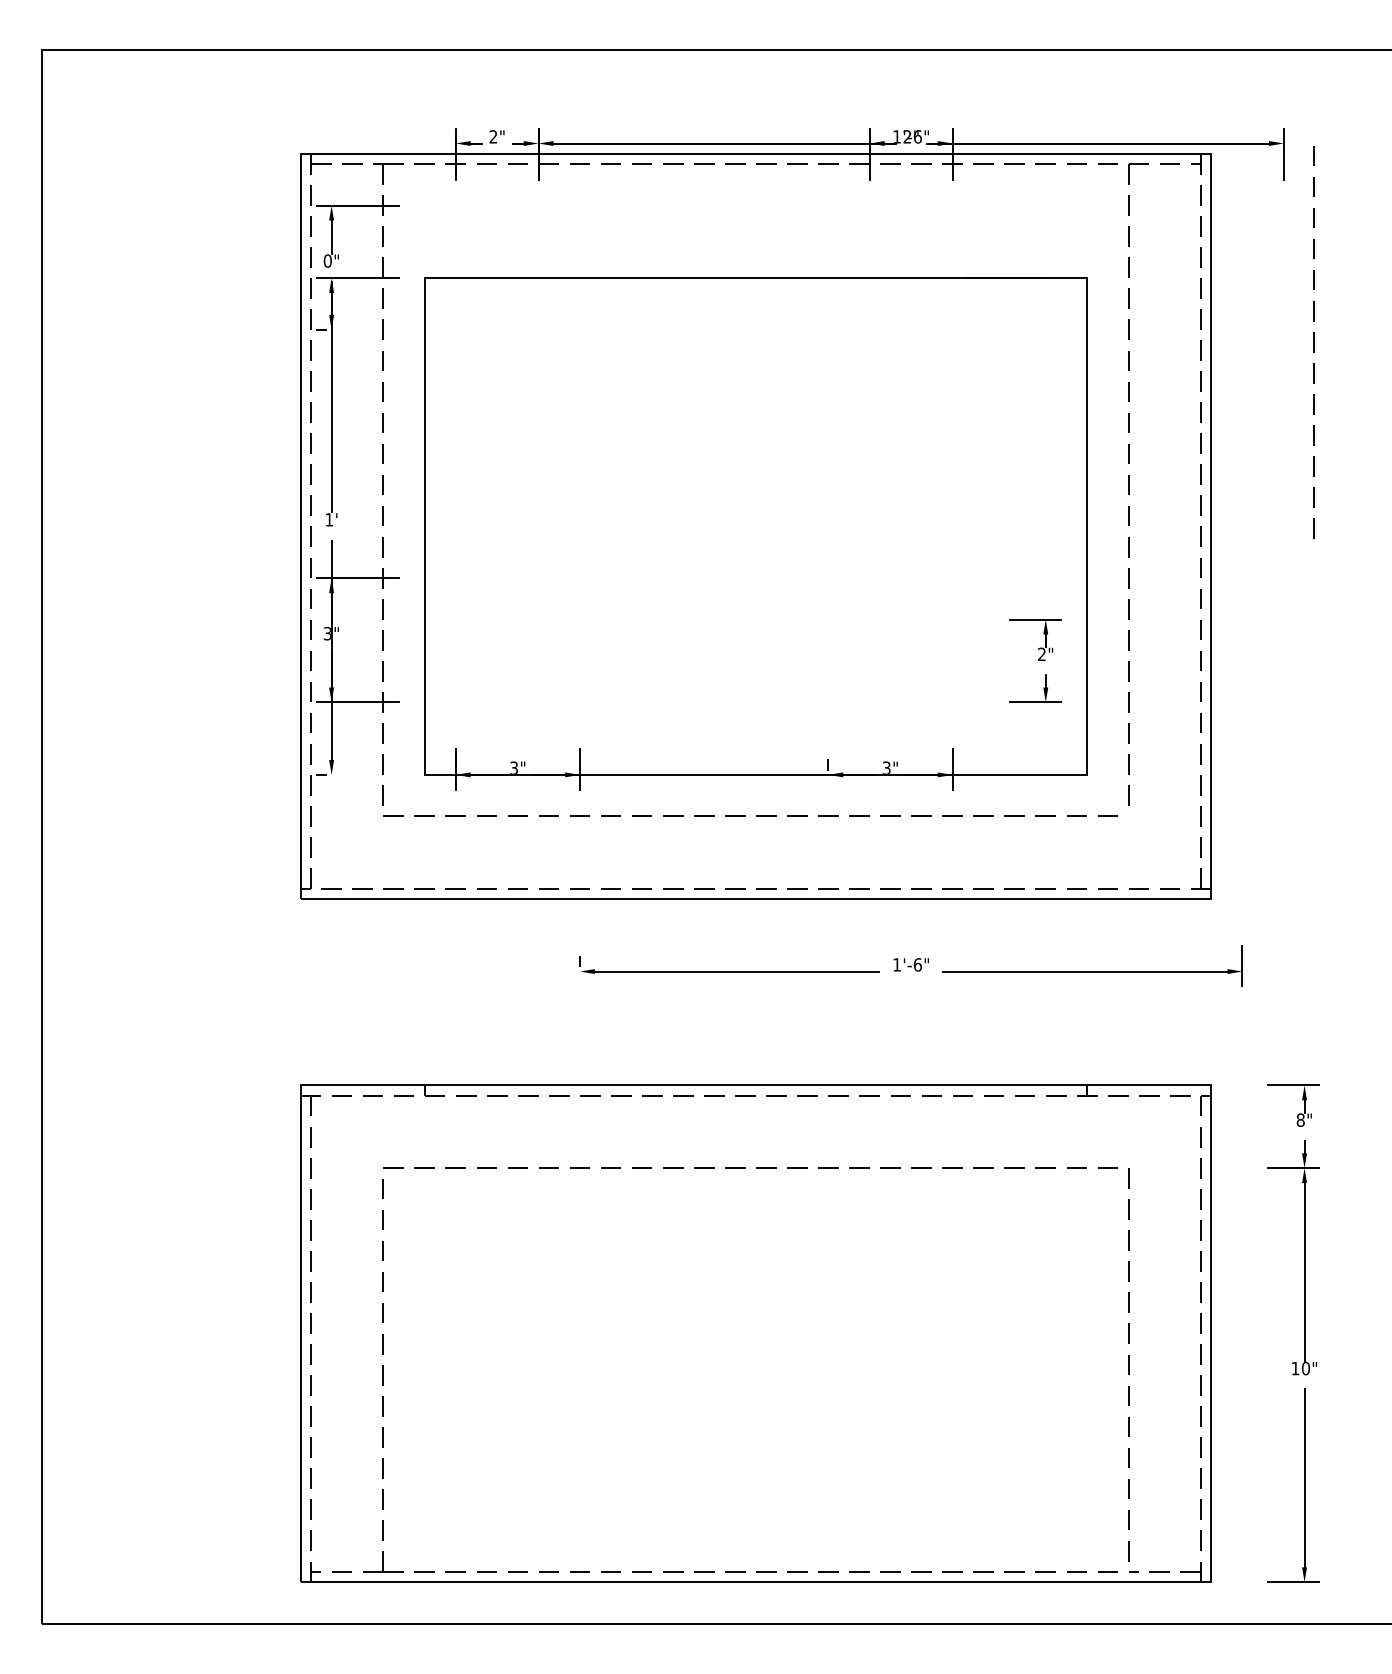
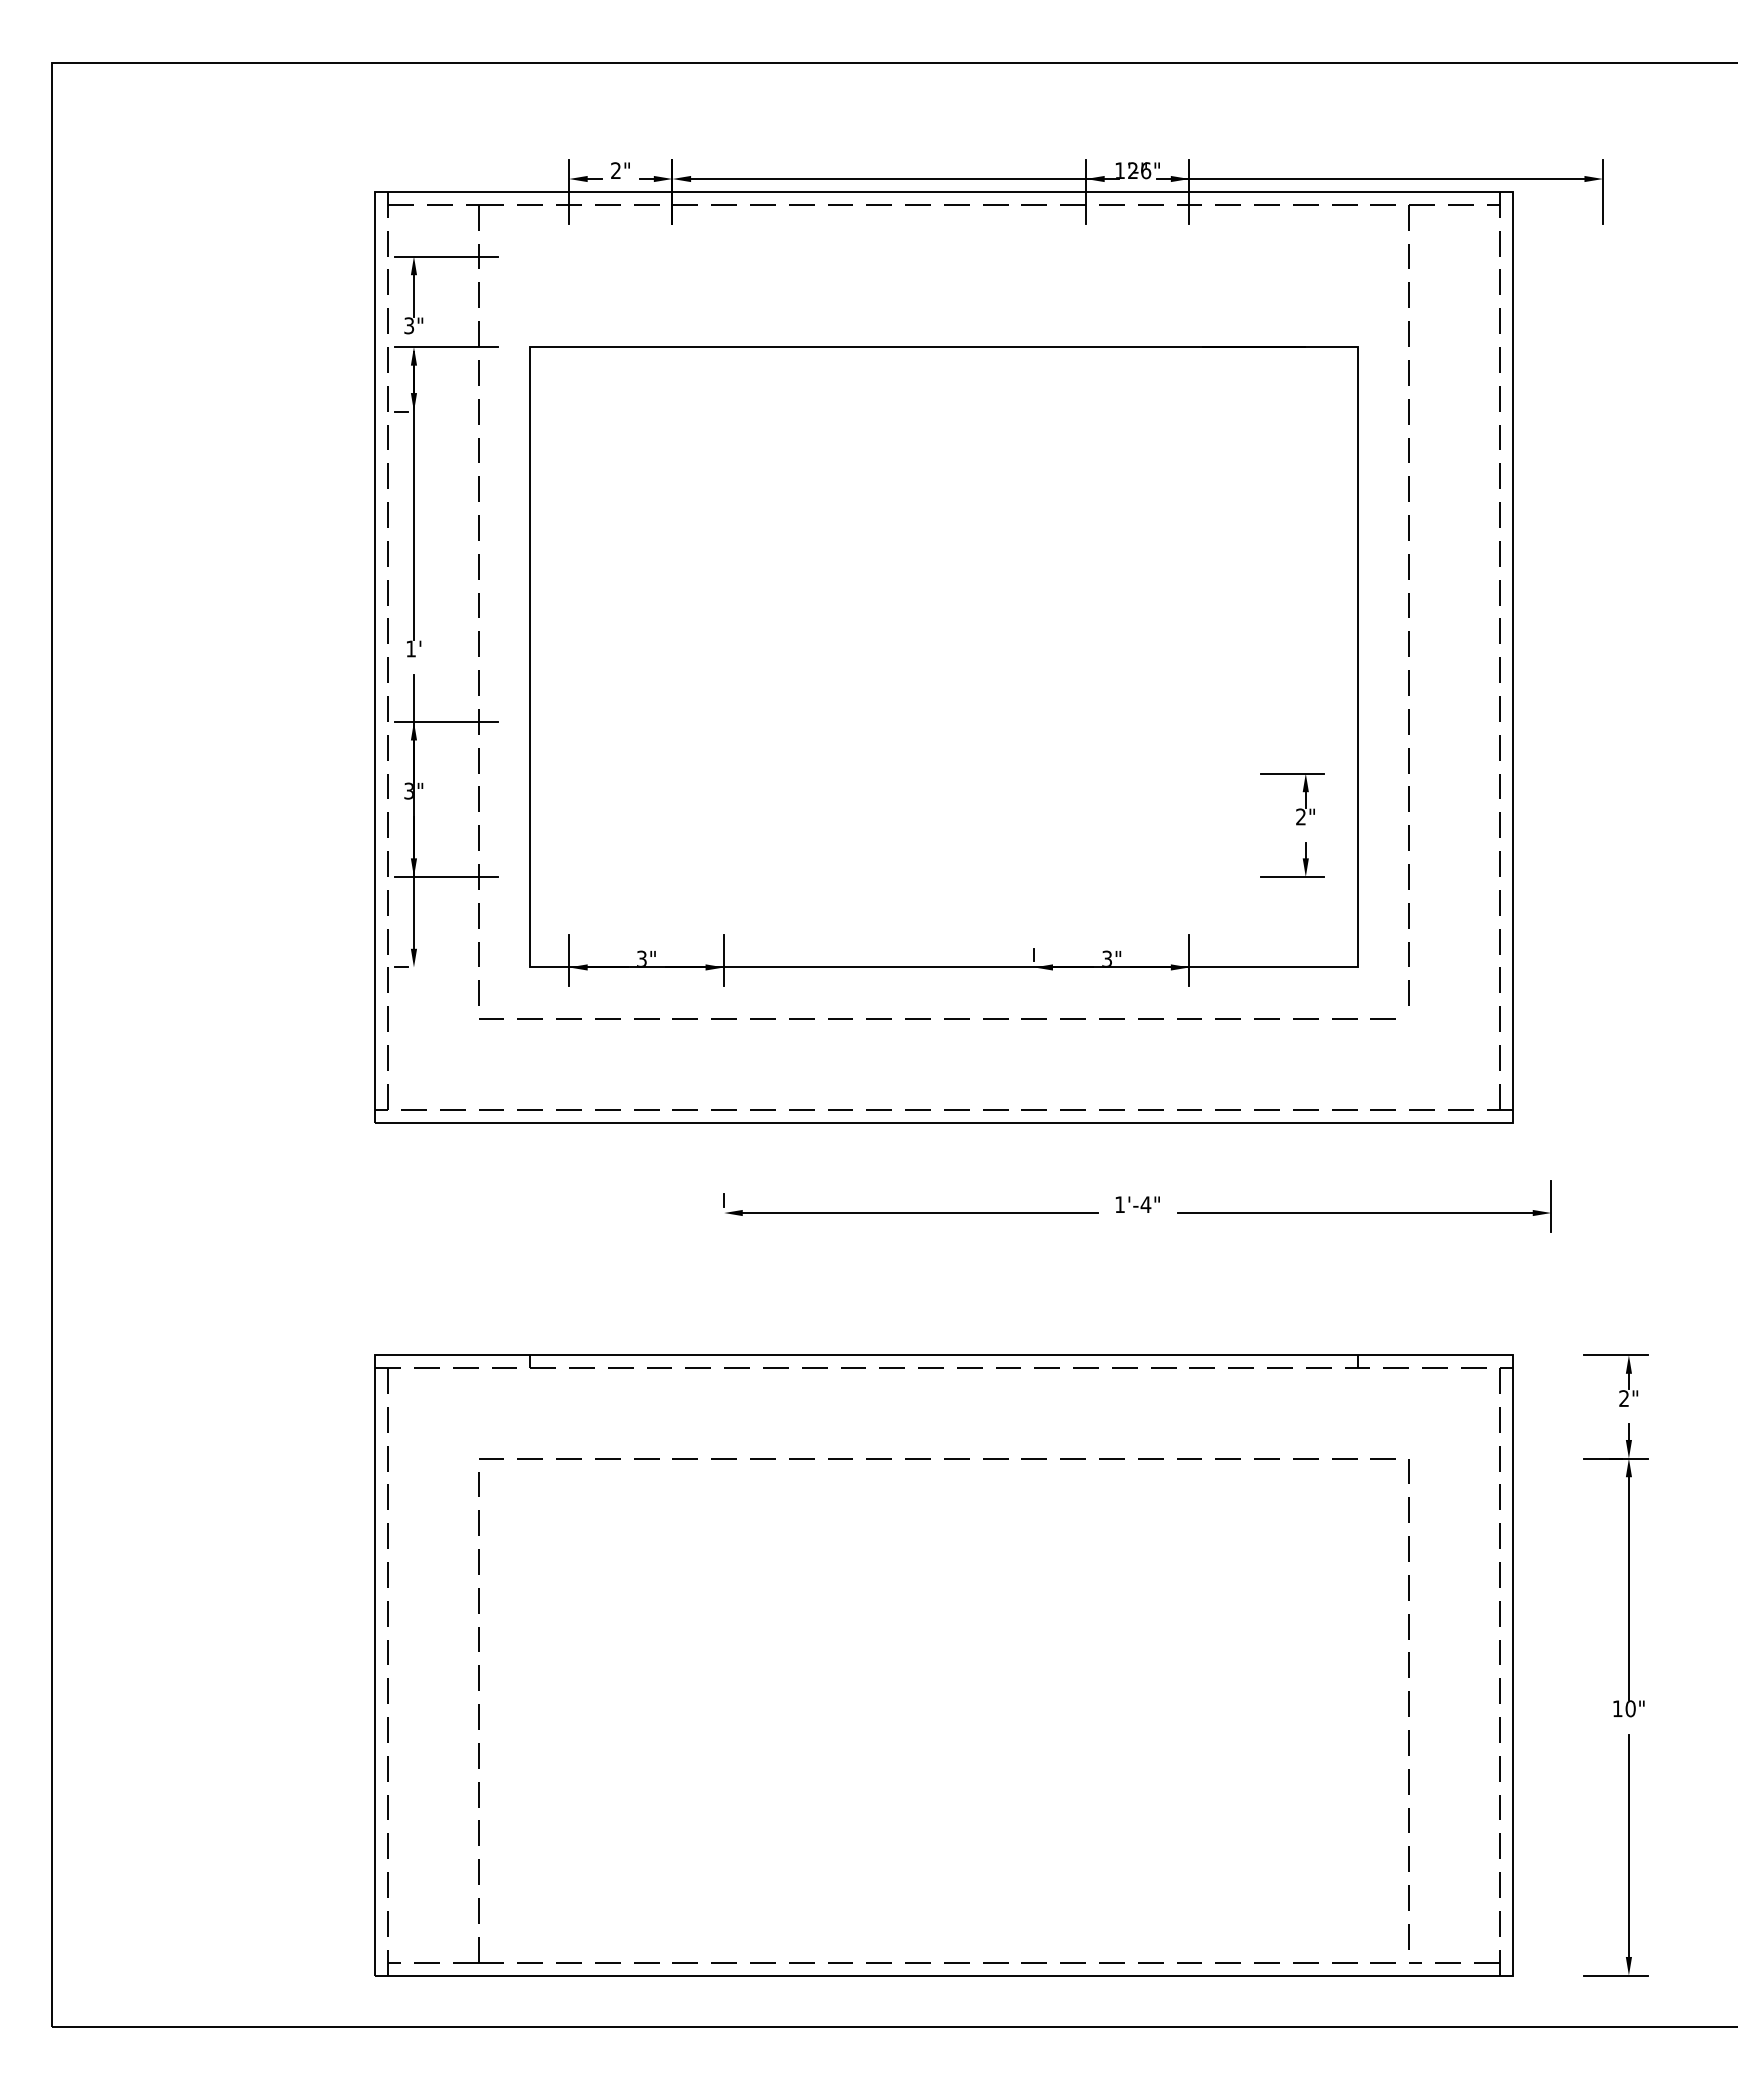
text: (328, 260) -> (409, 325), 0" -> 3"
line: (1313, 342) -> (1640, 427), removed
text: (917, 964) -> (1145, 1204), 1'-6" -> 1'-4"
text: (1301, 1120) -> (1624, 1398), 8" -> 2"

